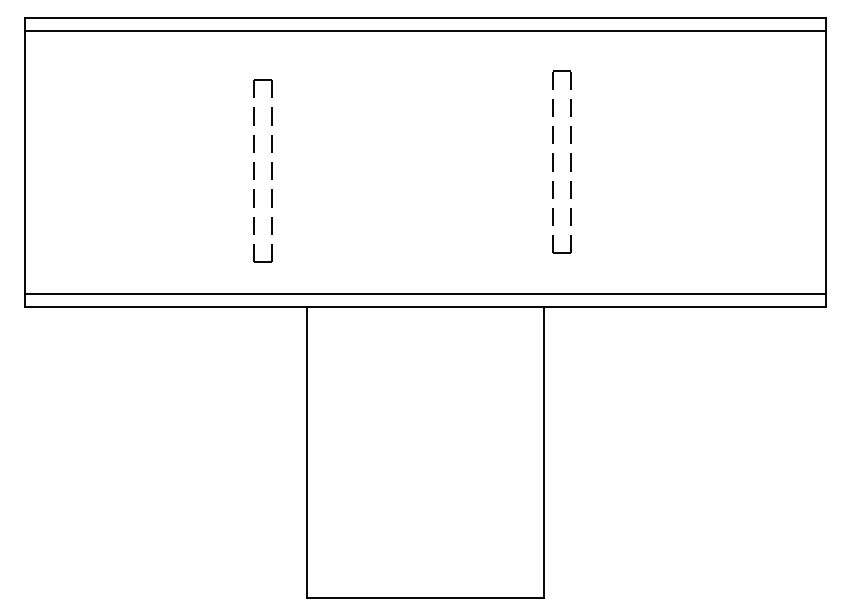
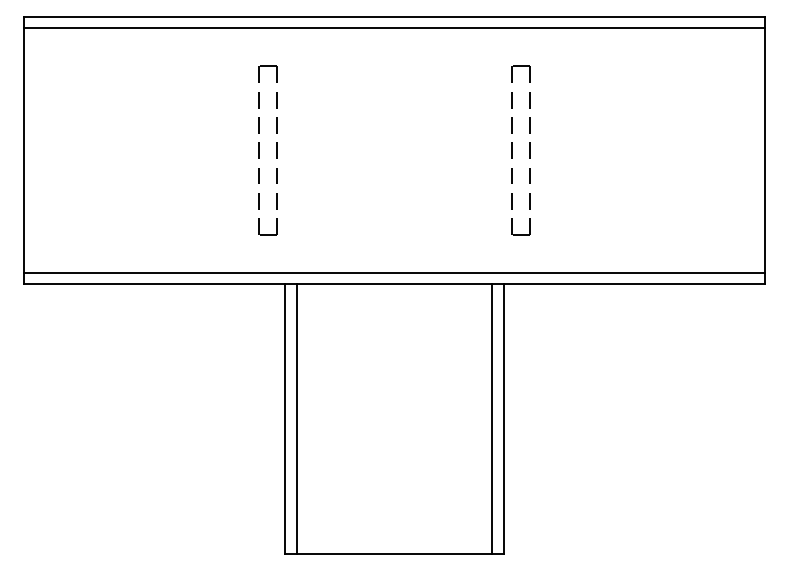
part: (253, 170) -> (259, 150), moved
line: (319, 452) -> (296, 419), added
line: (531, 452) -> (492, 419), added

